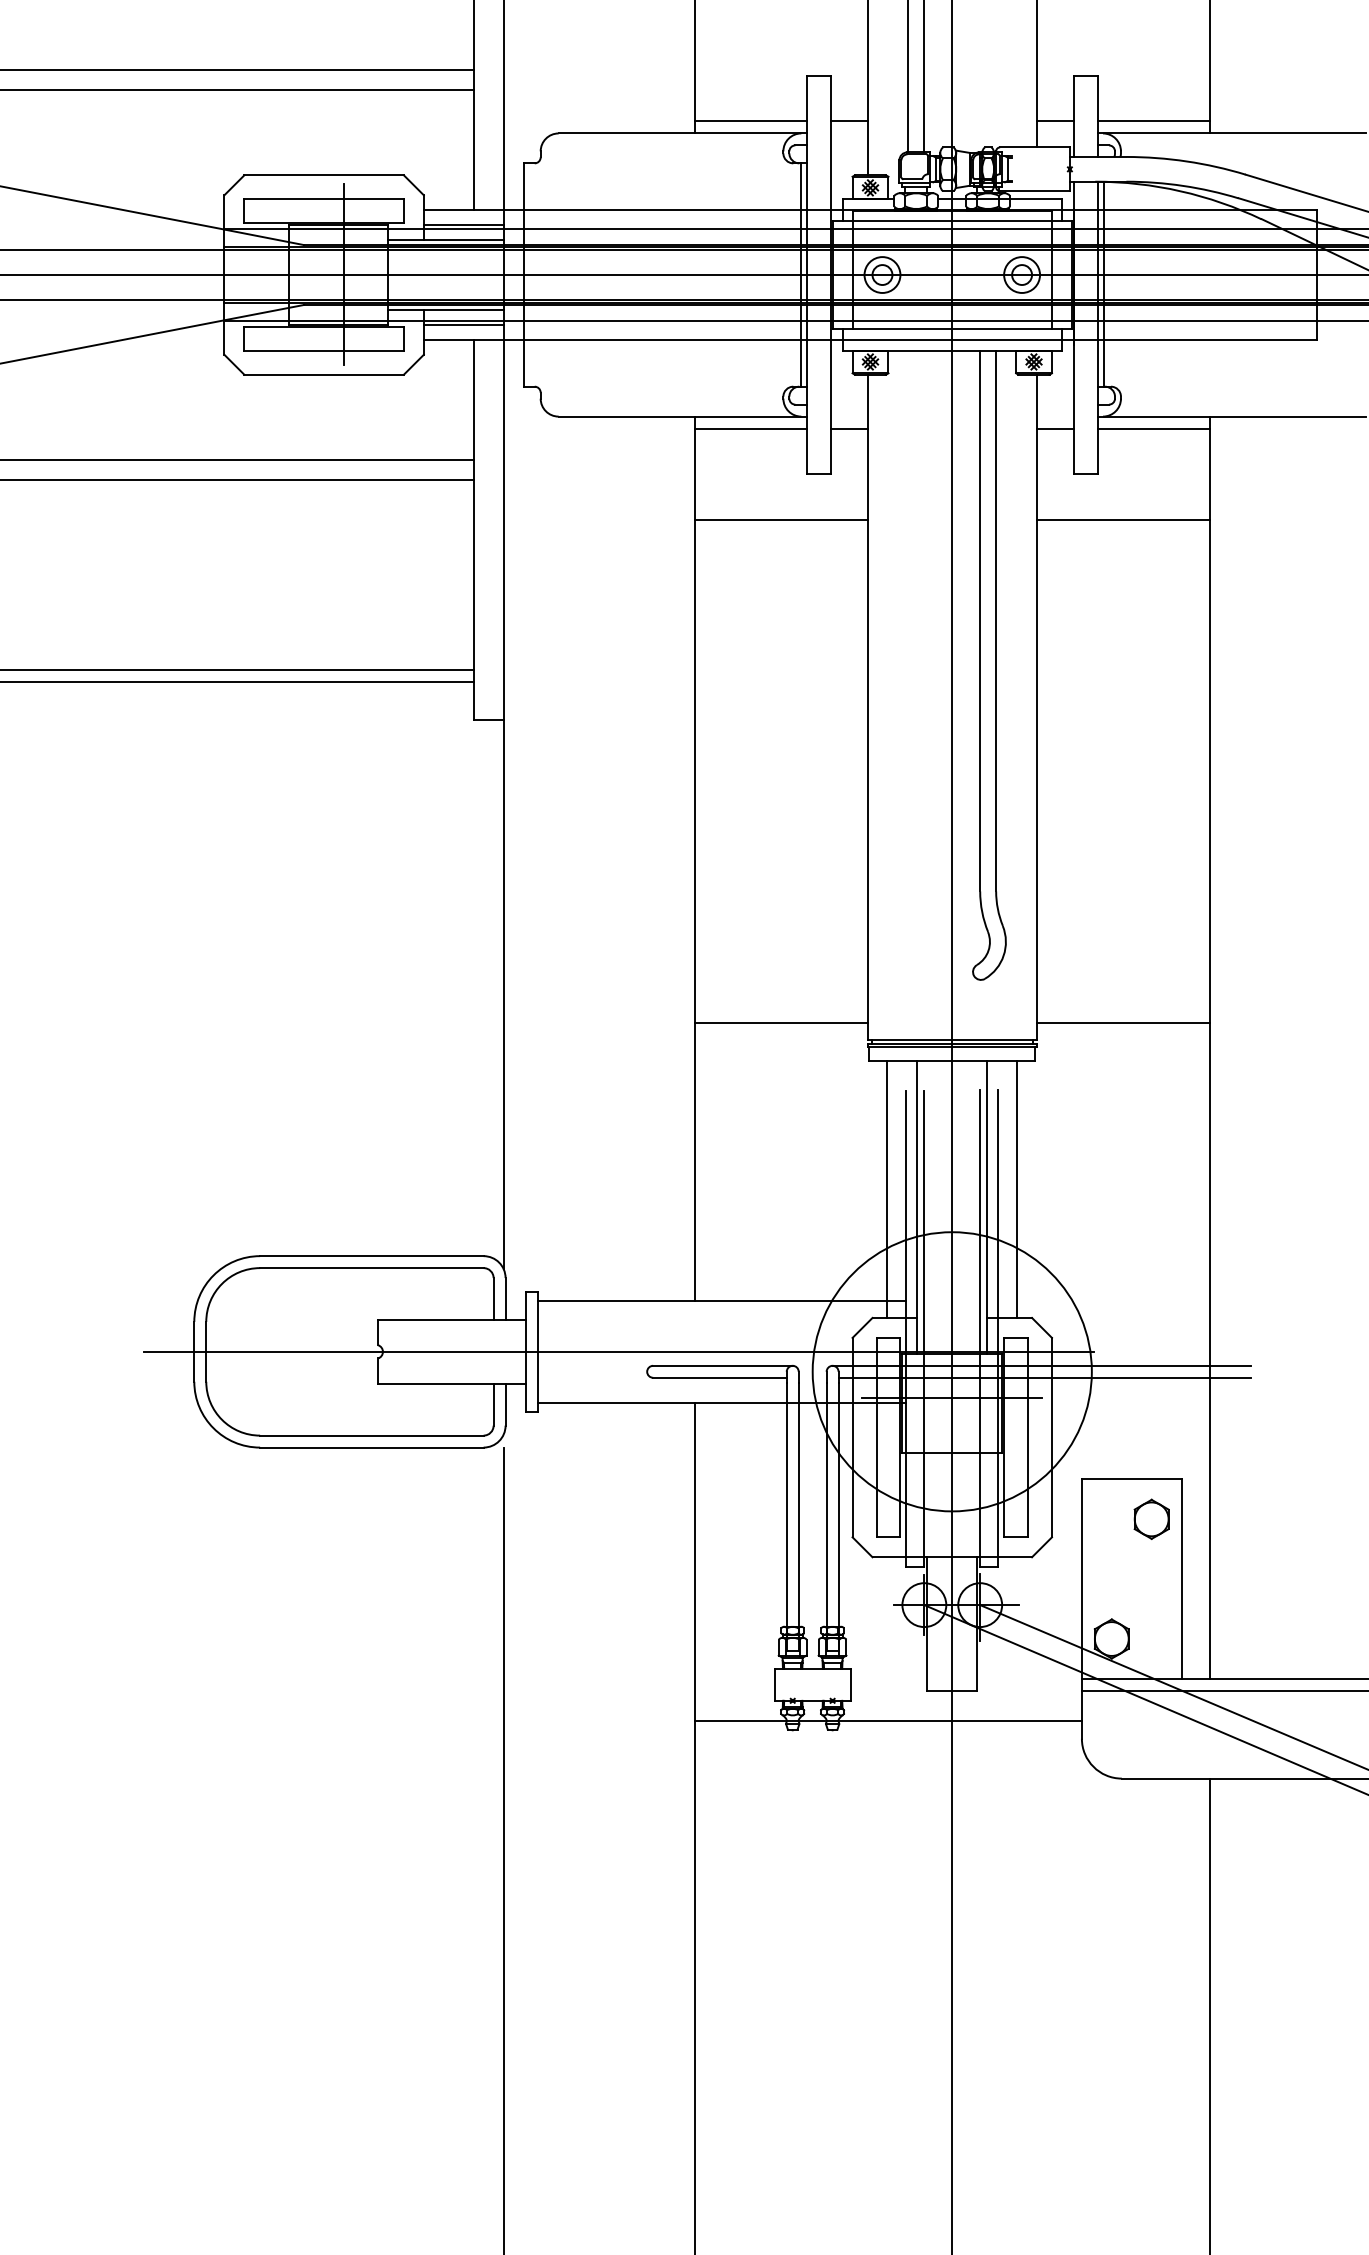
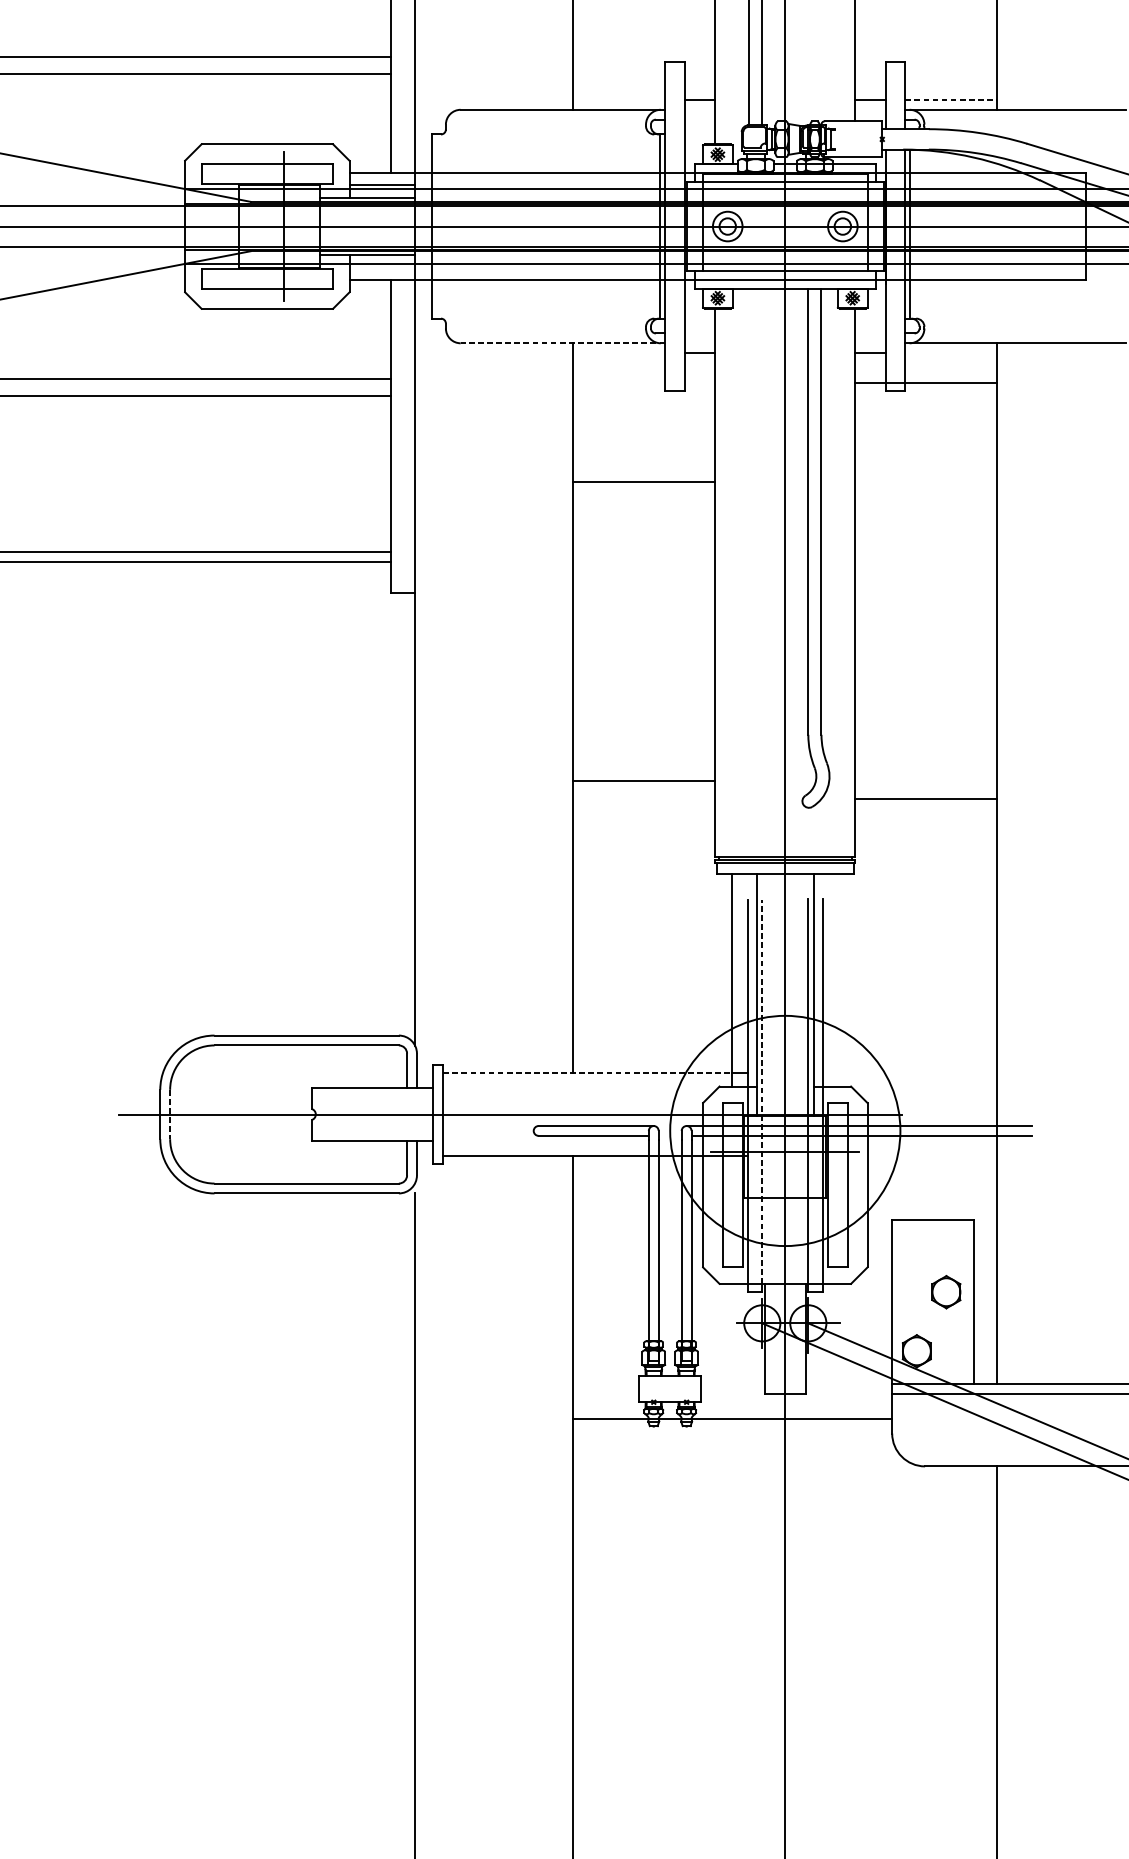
line: (750, 121) -> (618, 99), removed
line: (1153, 121) -> (951, 99), solid -> dashed
line: (463, 324) -> (382, 267), removed
line: (682, 416) -> (562, 343), solid -> dashed
line: (750, 428) -> (618, 353), removed
line: (1153, 428) -> (951, 353), removed
line: (781, 520) -> (644, 481), moved
line: (1123, 520) -> (926, 382), moved
line: (781, 1022) -> (644, 780), moved
line: (1123, 1022) -> (926, 798), moved
line: (1017, 1188) -> (839, 979), removed
line: (712, 1301) -> (587, 1072), solid -> dashed
line: (924, 1324) -> (762, 1091), solid -> dashed
line: (206, 1351) -> (170, 1114), solid -> dashed
part: (1151, 1518) -> (946, 1291), moved

